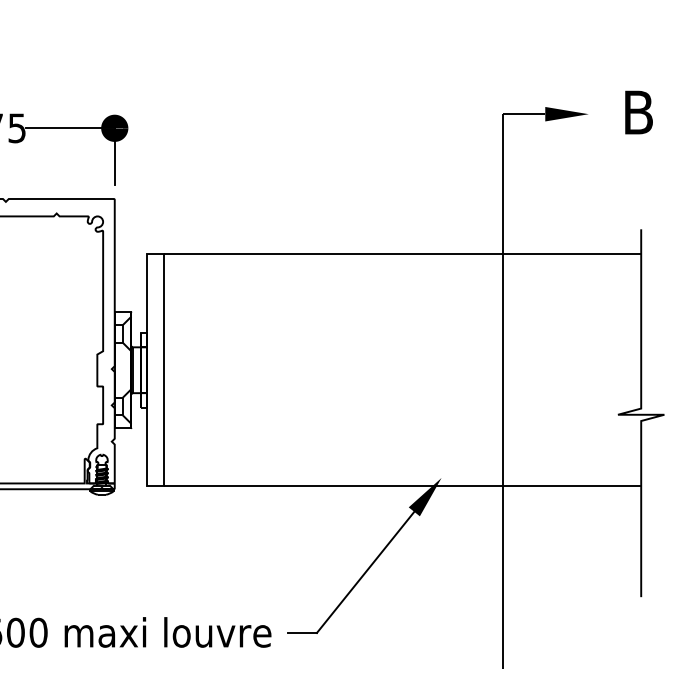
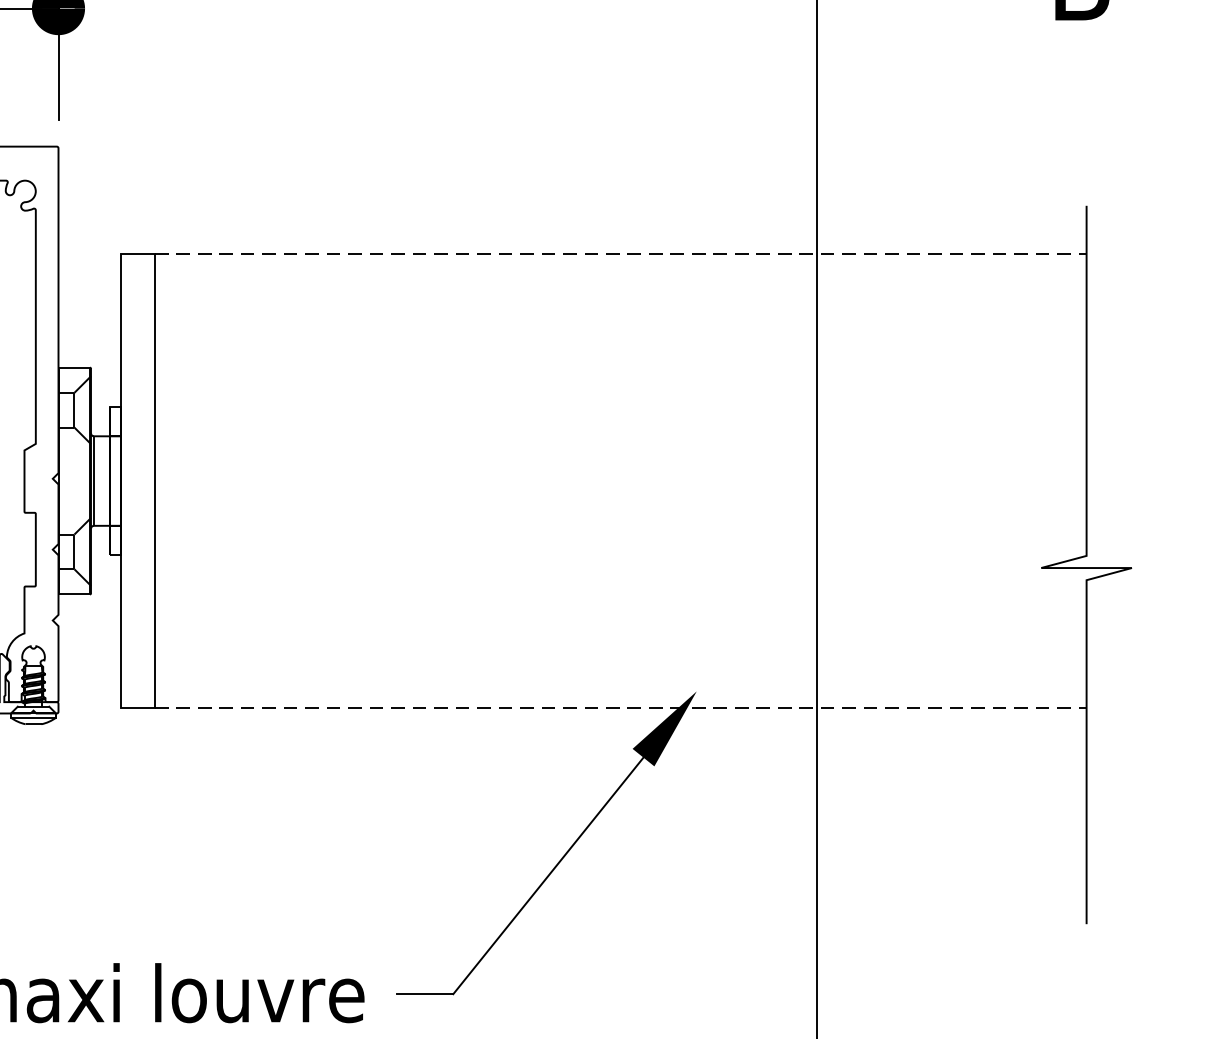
line: (402, 254) -> (620, 255), solid -> dashed
line: (402, 486) -> (620, 708), solid -> dashed

